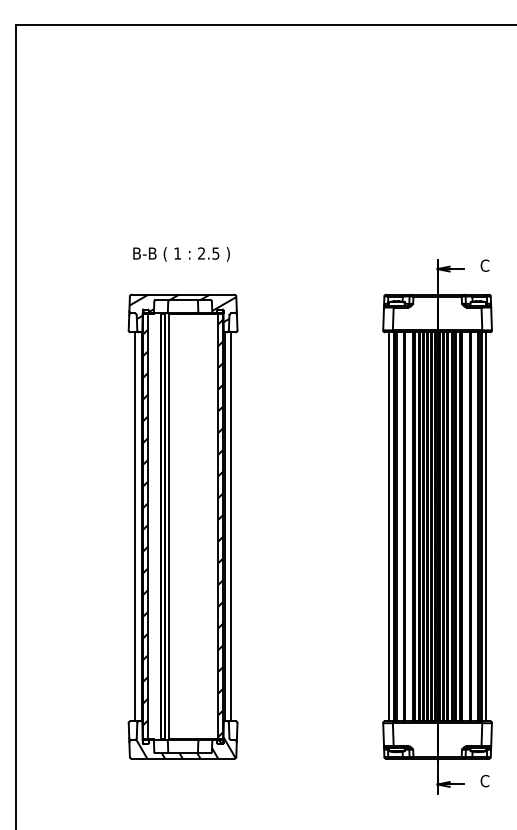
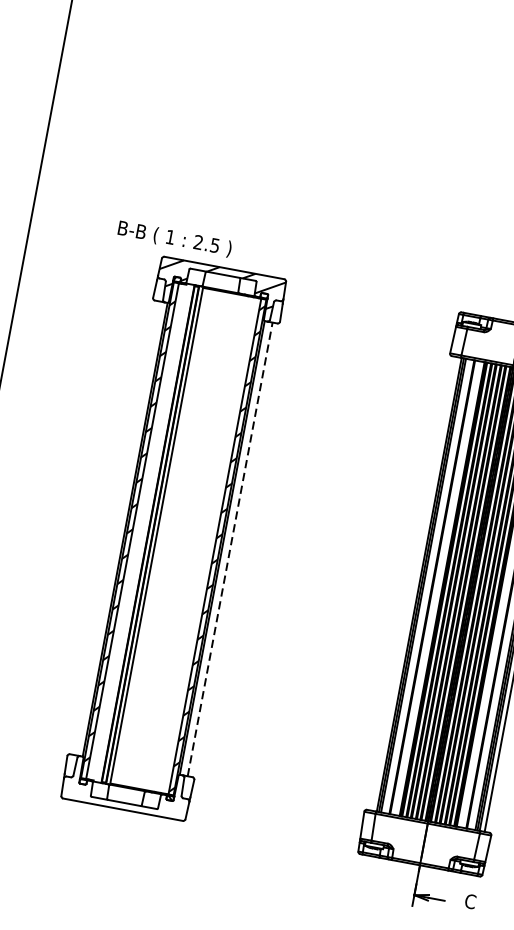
text: (181, 254) -> (174, 239), moved
line: (134, 526) -> (117, 527), removed
line: (231, 526) -> (230, 549), solid -> dashed
line: (389, 526) -> (414, 583), removed
hatch: (185, 747) -> (128, 796), removed

